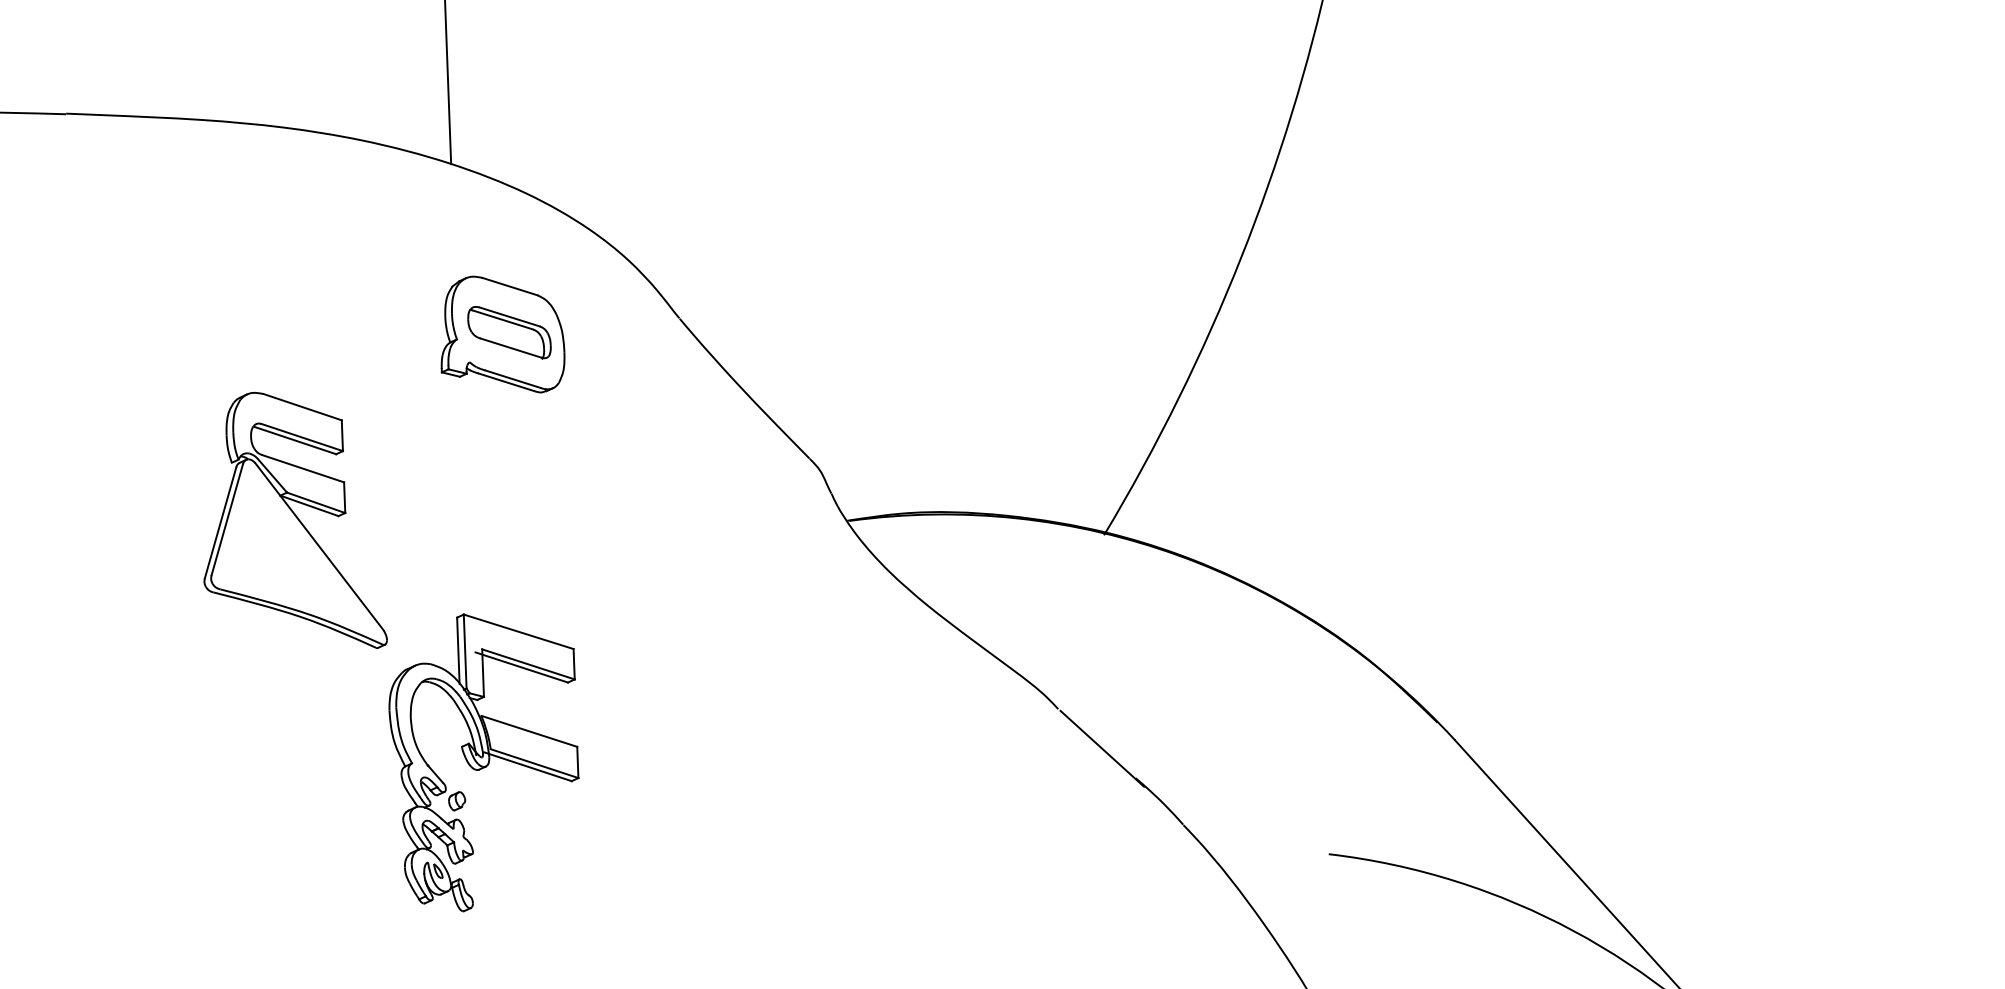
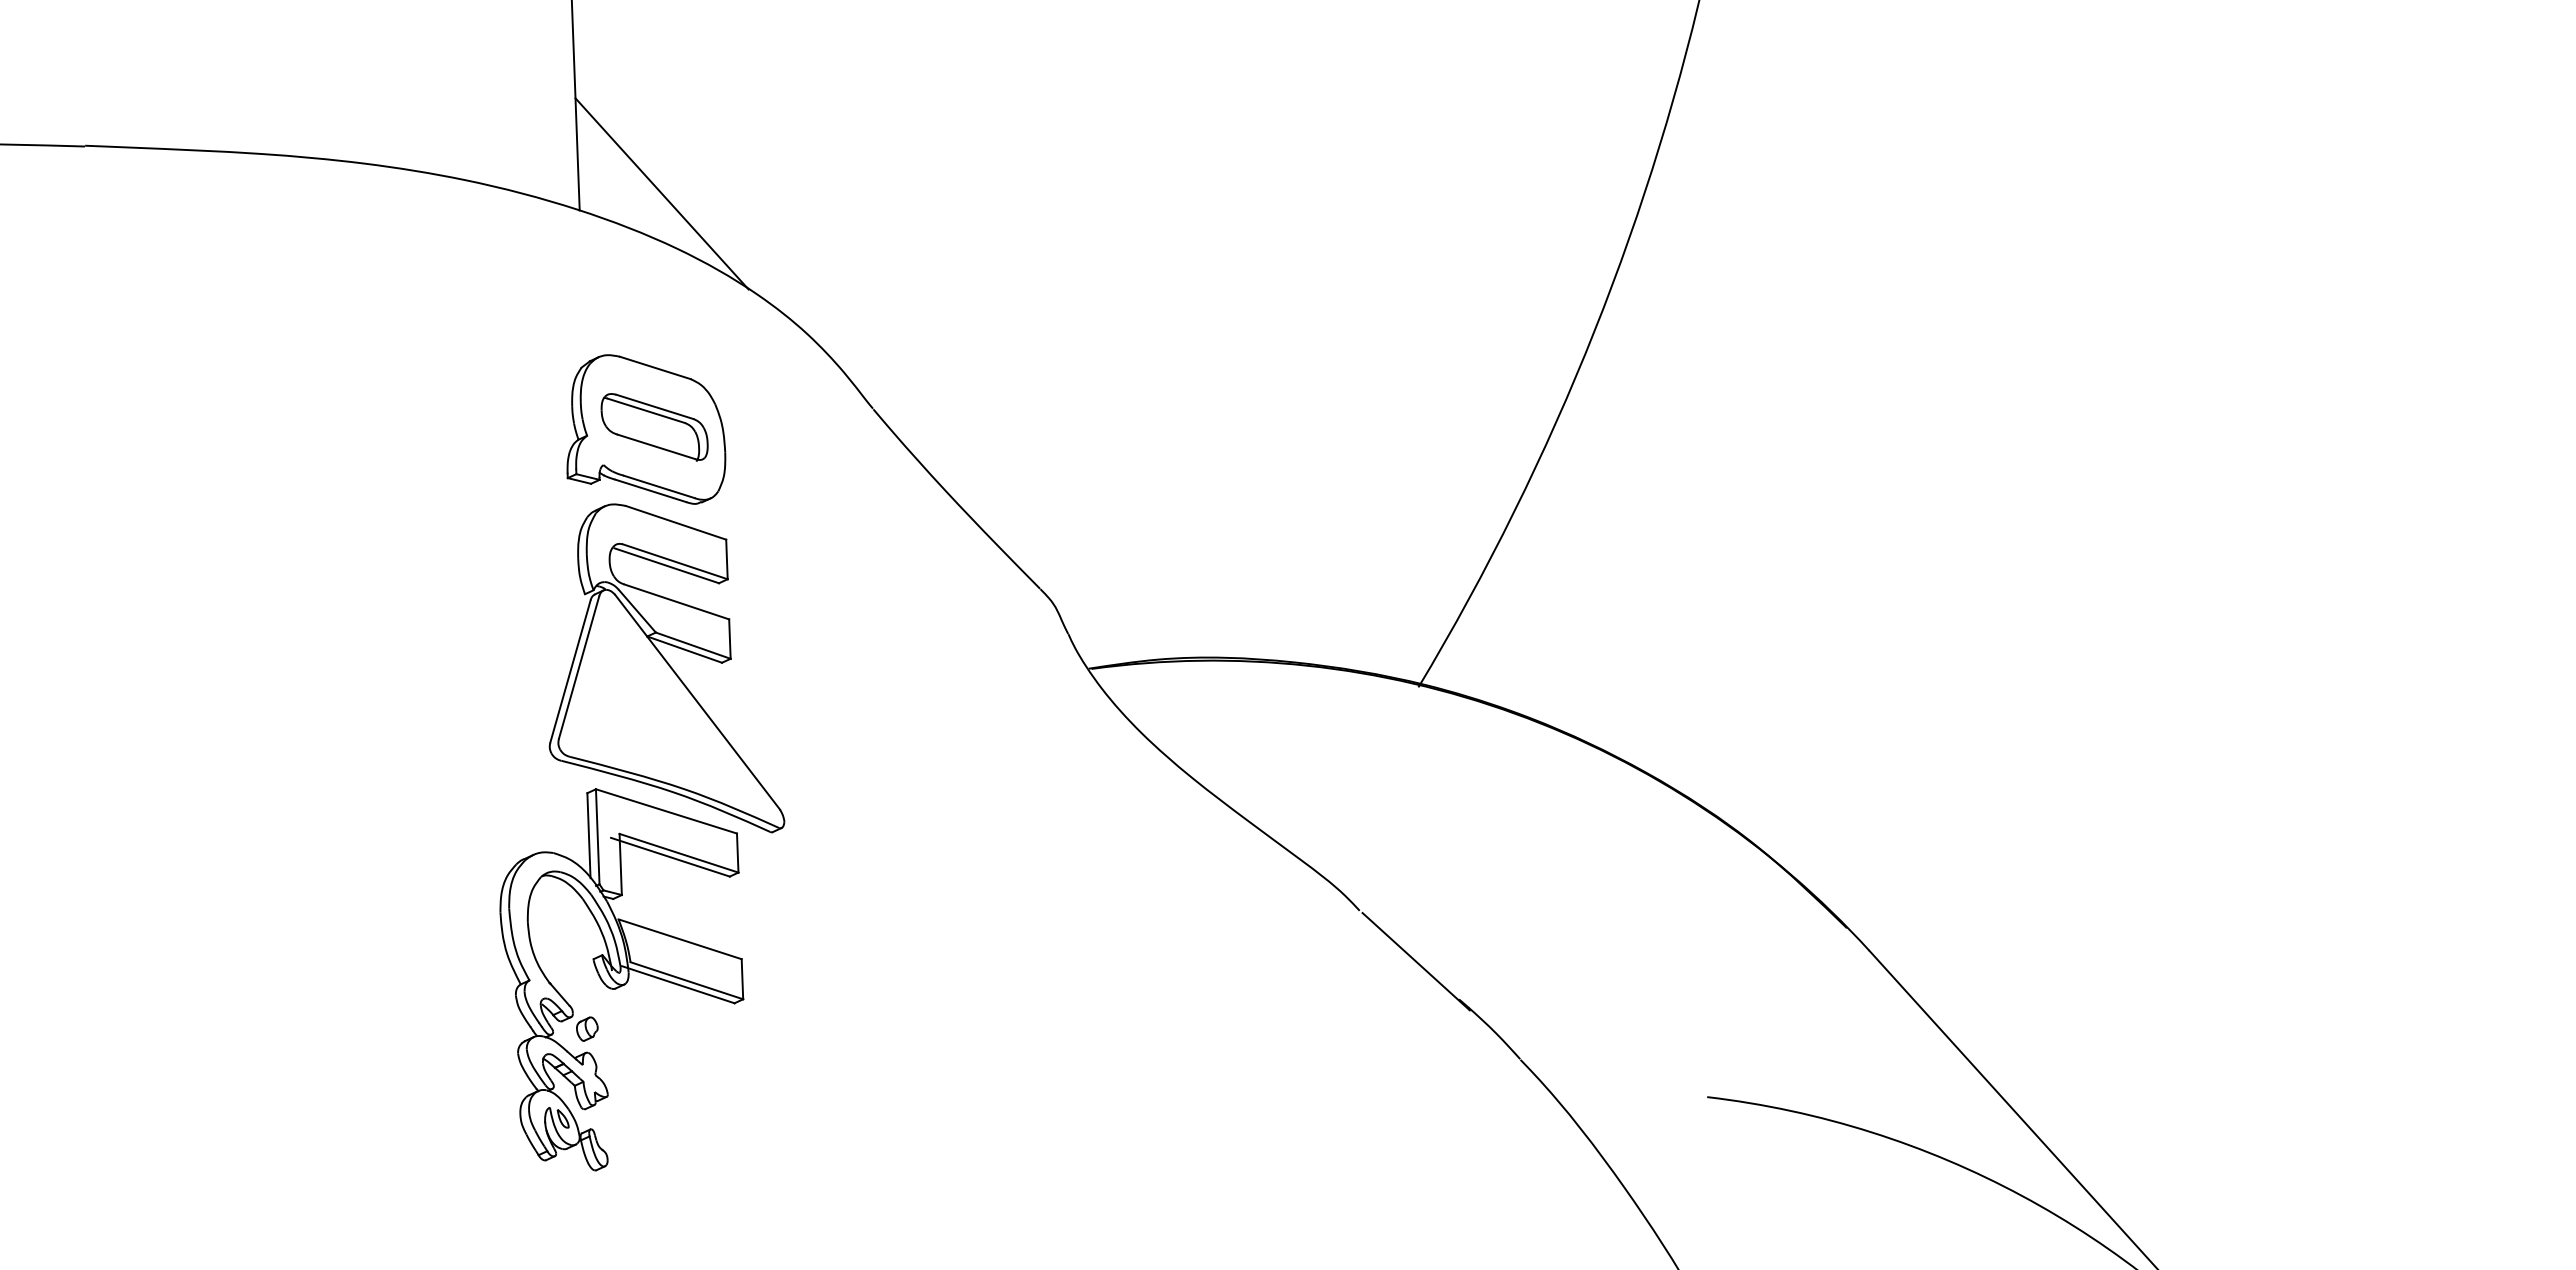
line: (514, 150) -> (661, 193), added
part: (295, 520) -> (666, 668), moved

